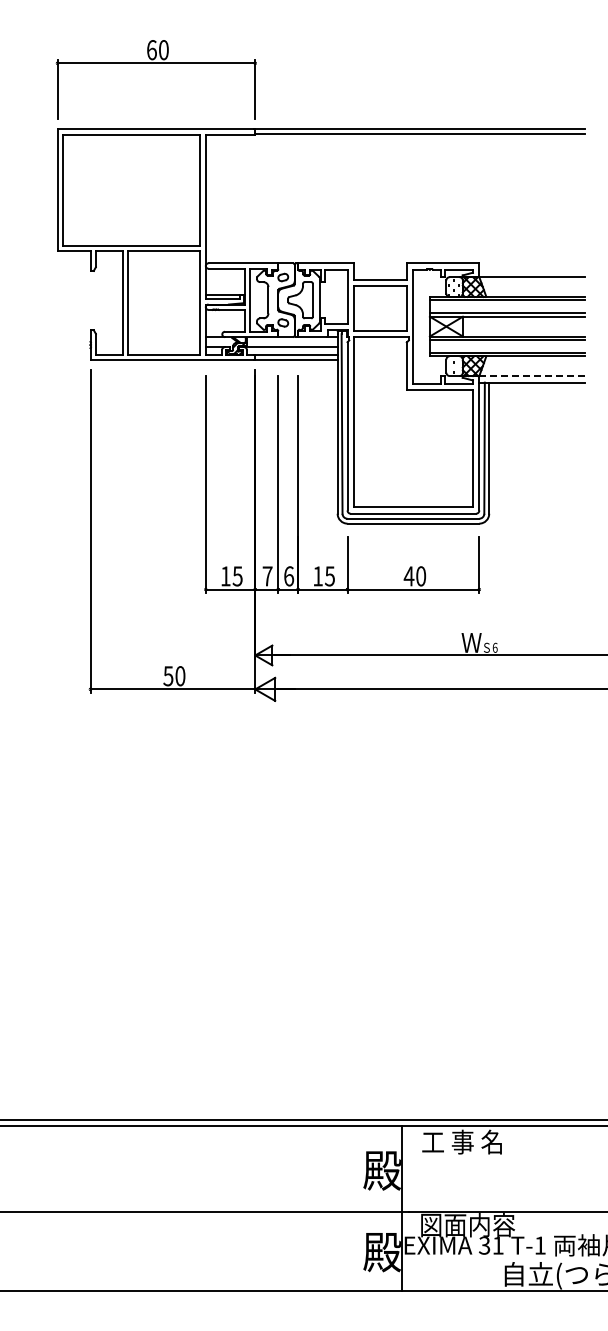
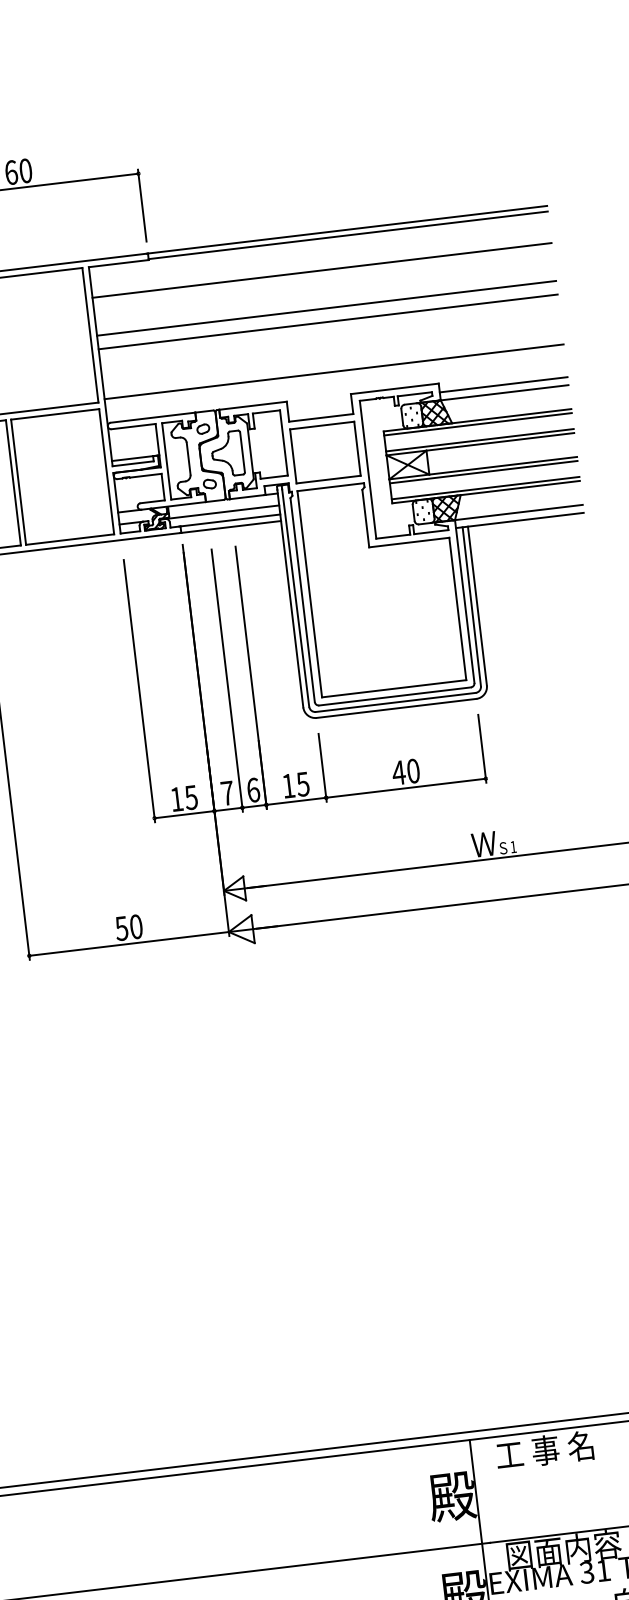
line: (394, 159) -> (321, 270), added
line: (394, 191) -> (325, 308), added
line: (394, 202) -> (327, 322), added
line: (394, 243) -> (333, 371), added
line: (531, 270) -> (502, 384), added
line: (531, 376) -> (518, 513), dashed -> solid
text: (494, 647) -> (512, 846), 6 -> 1

